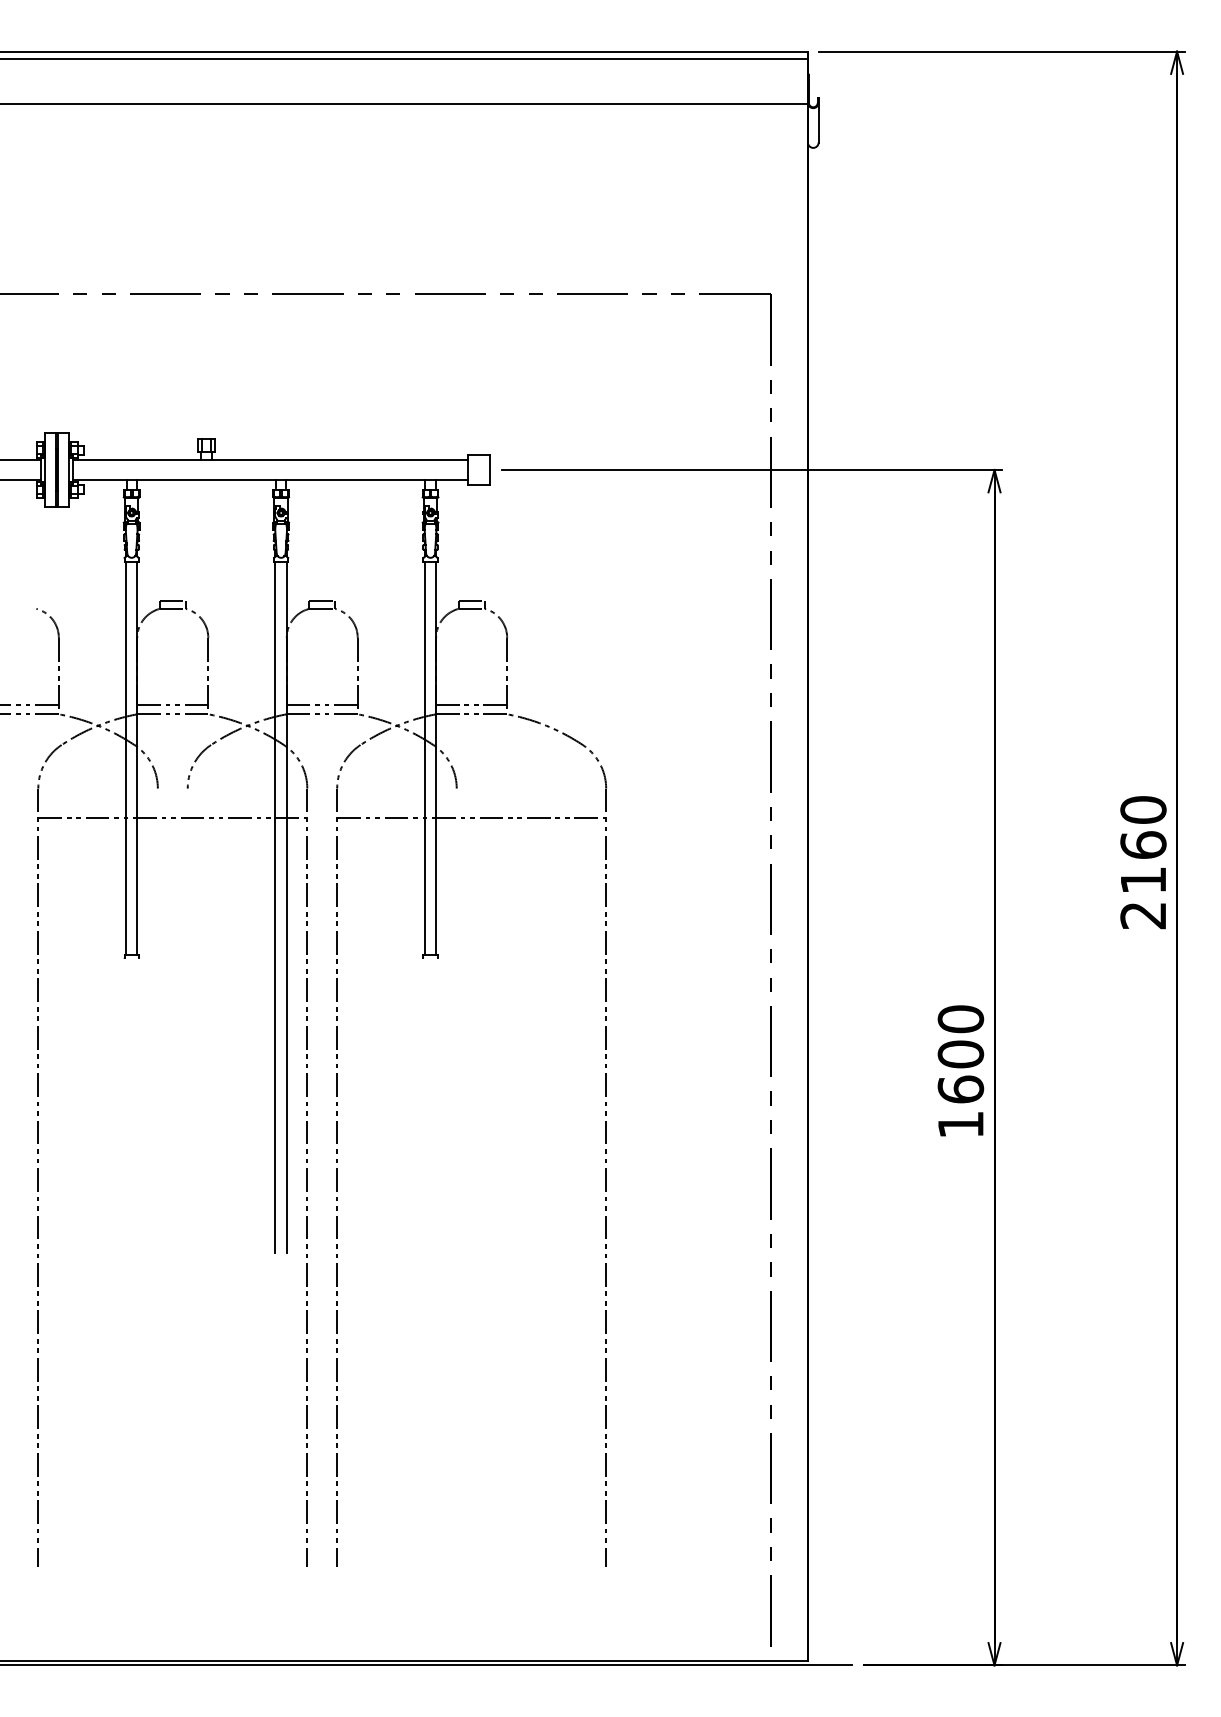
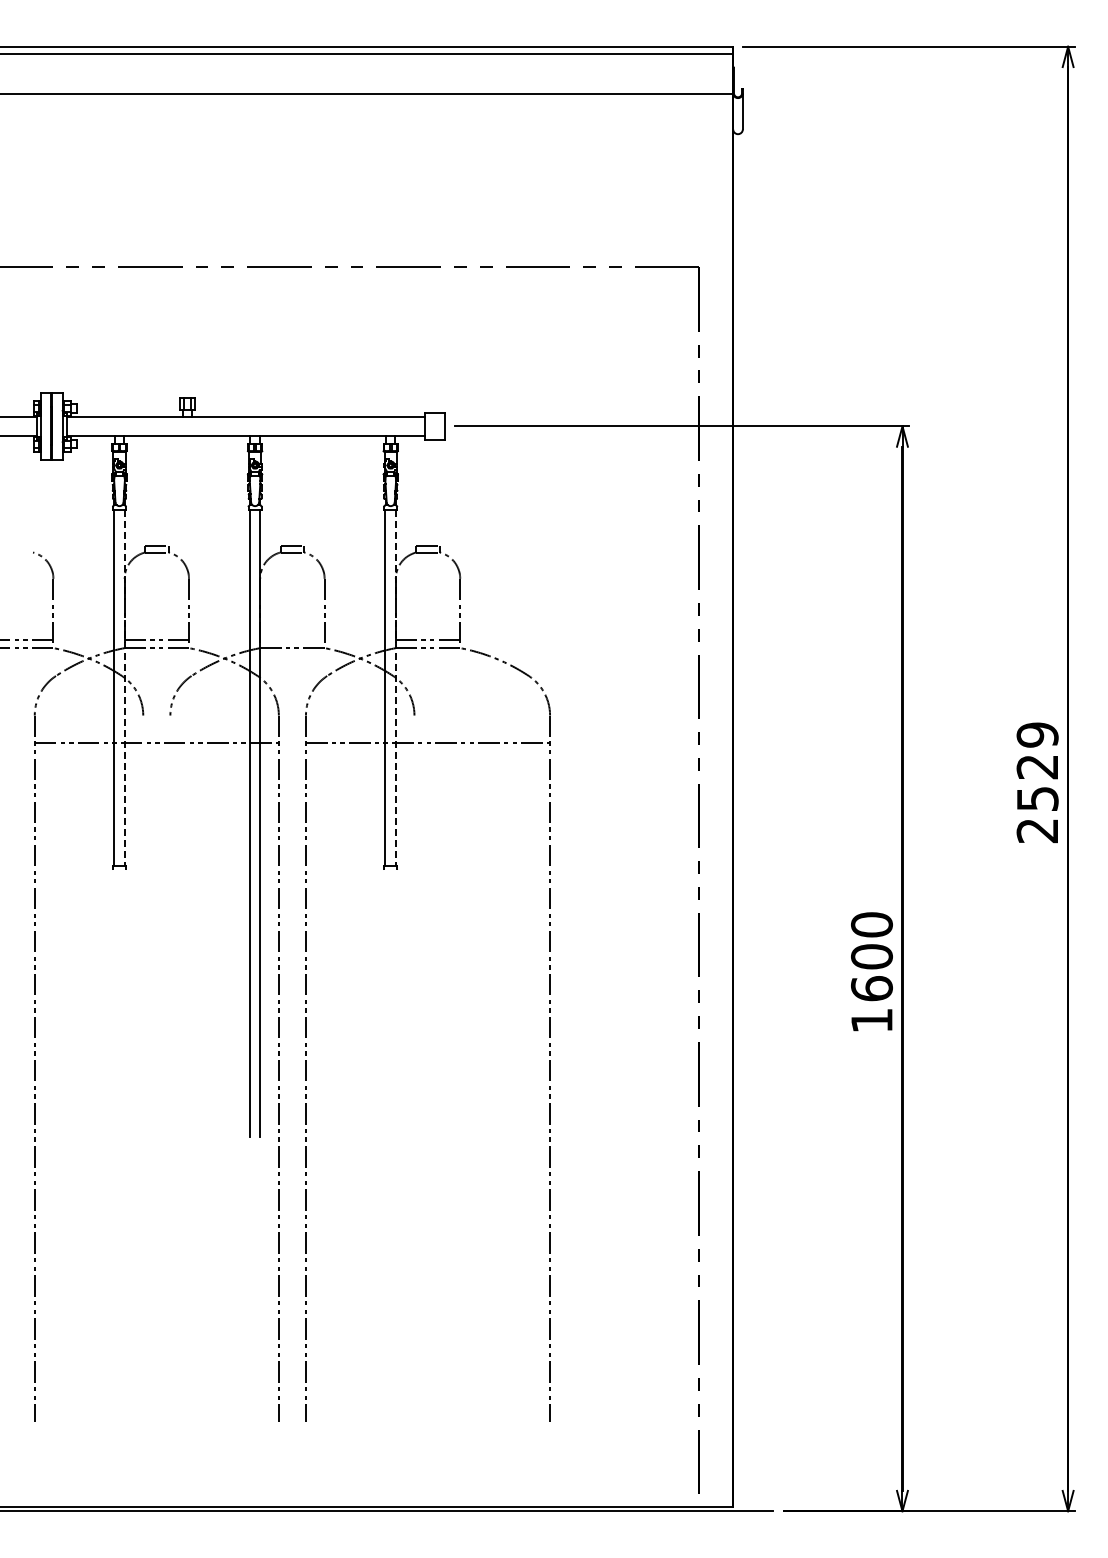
line: (322, 705) -> (292, 640), removed
line: (137, 758) -> (124, 688), solid -> dashed
line: (435, 758) -> (395, 688), solid -> dashed
text: (1143, 844) -> (1037, 766), 2160 -> 2529

